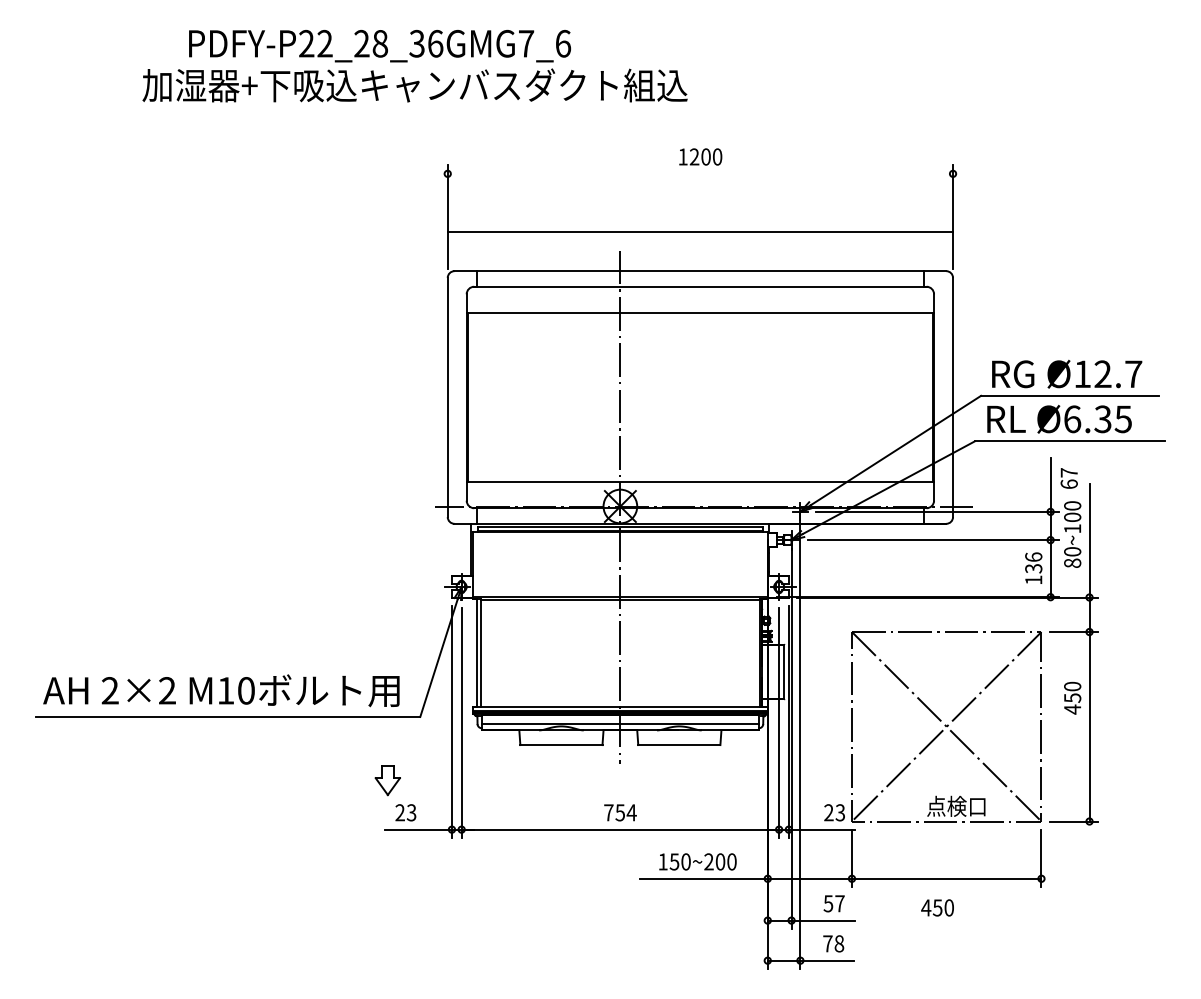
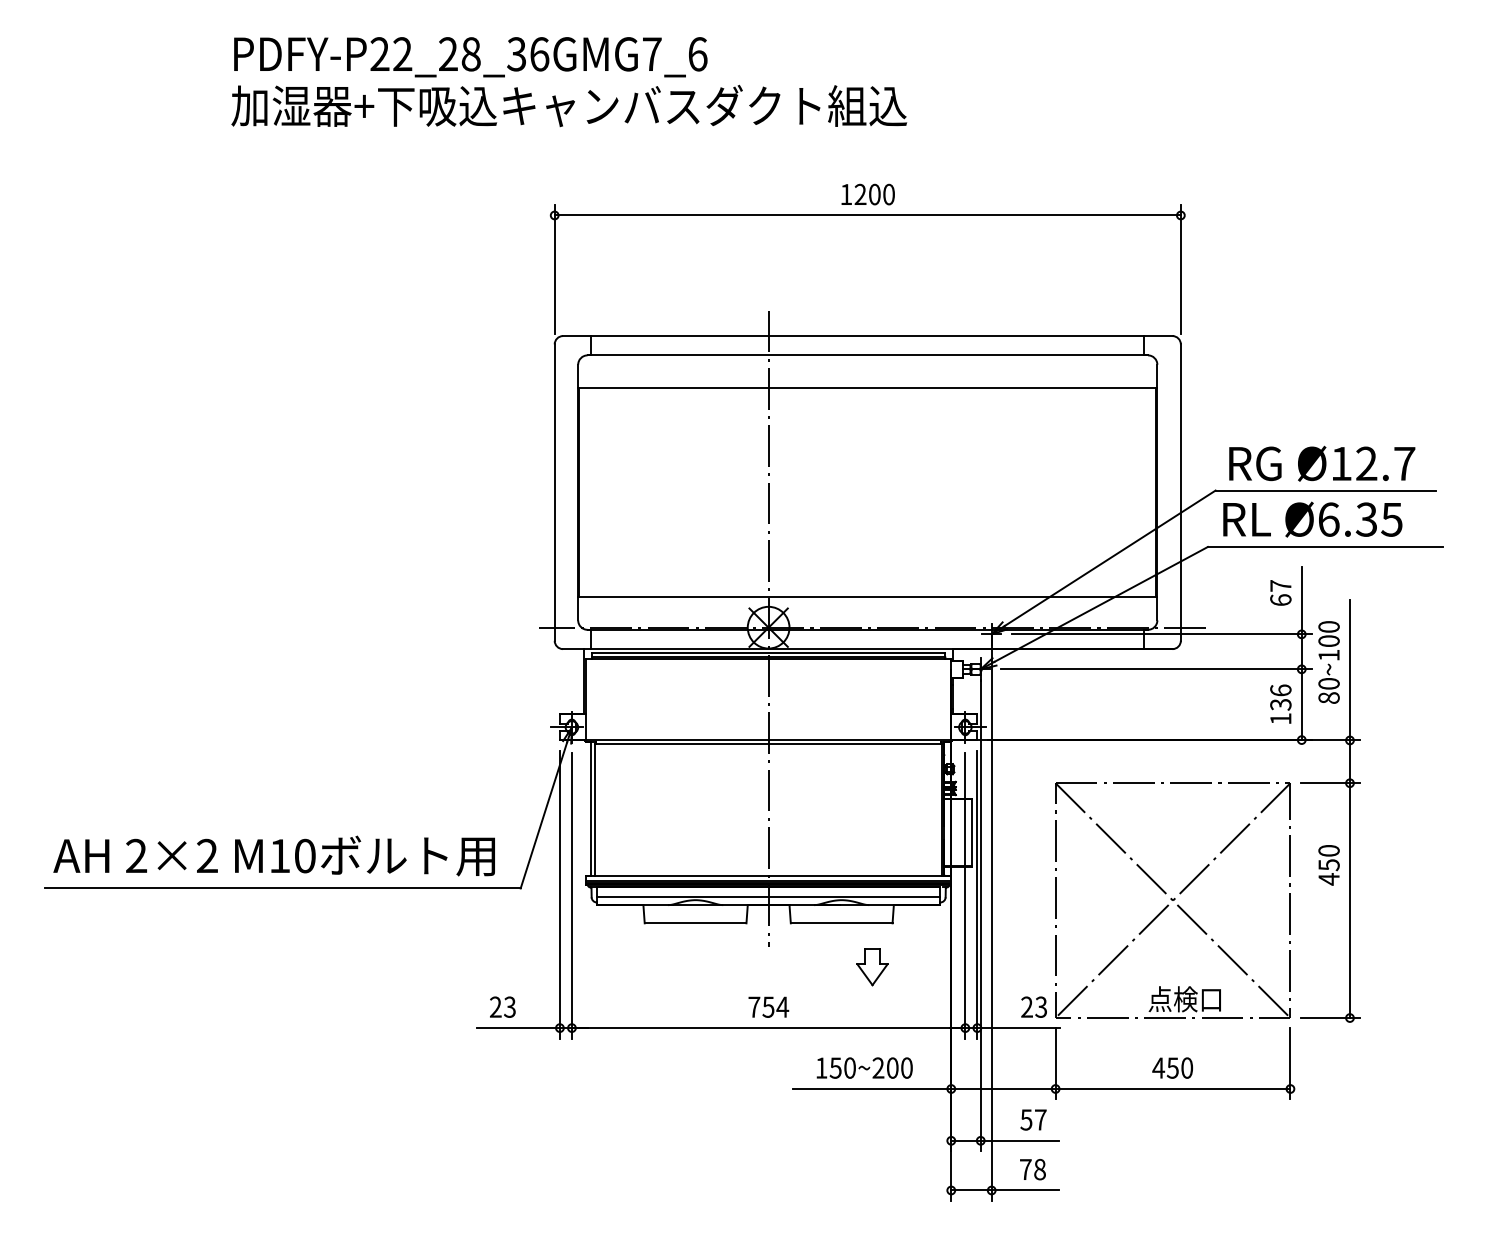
text: (415, 85) -> (569, 105), moved
line: (700, 231) -> (867, 215), moved
text: (1068, 478) -> (1280, 592), moved
part: (387, 780) -> (872, 967), moved
text: (937, 907) -> (1172, 1067), moved

